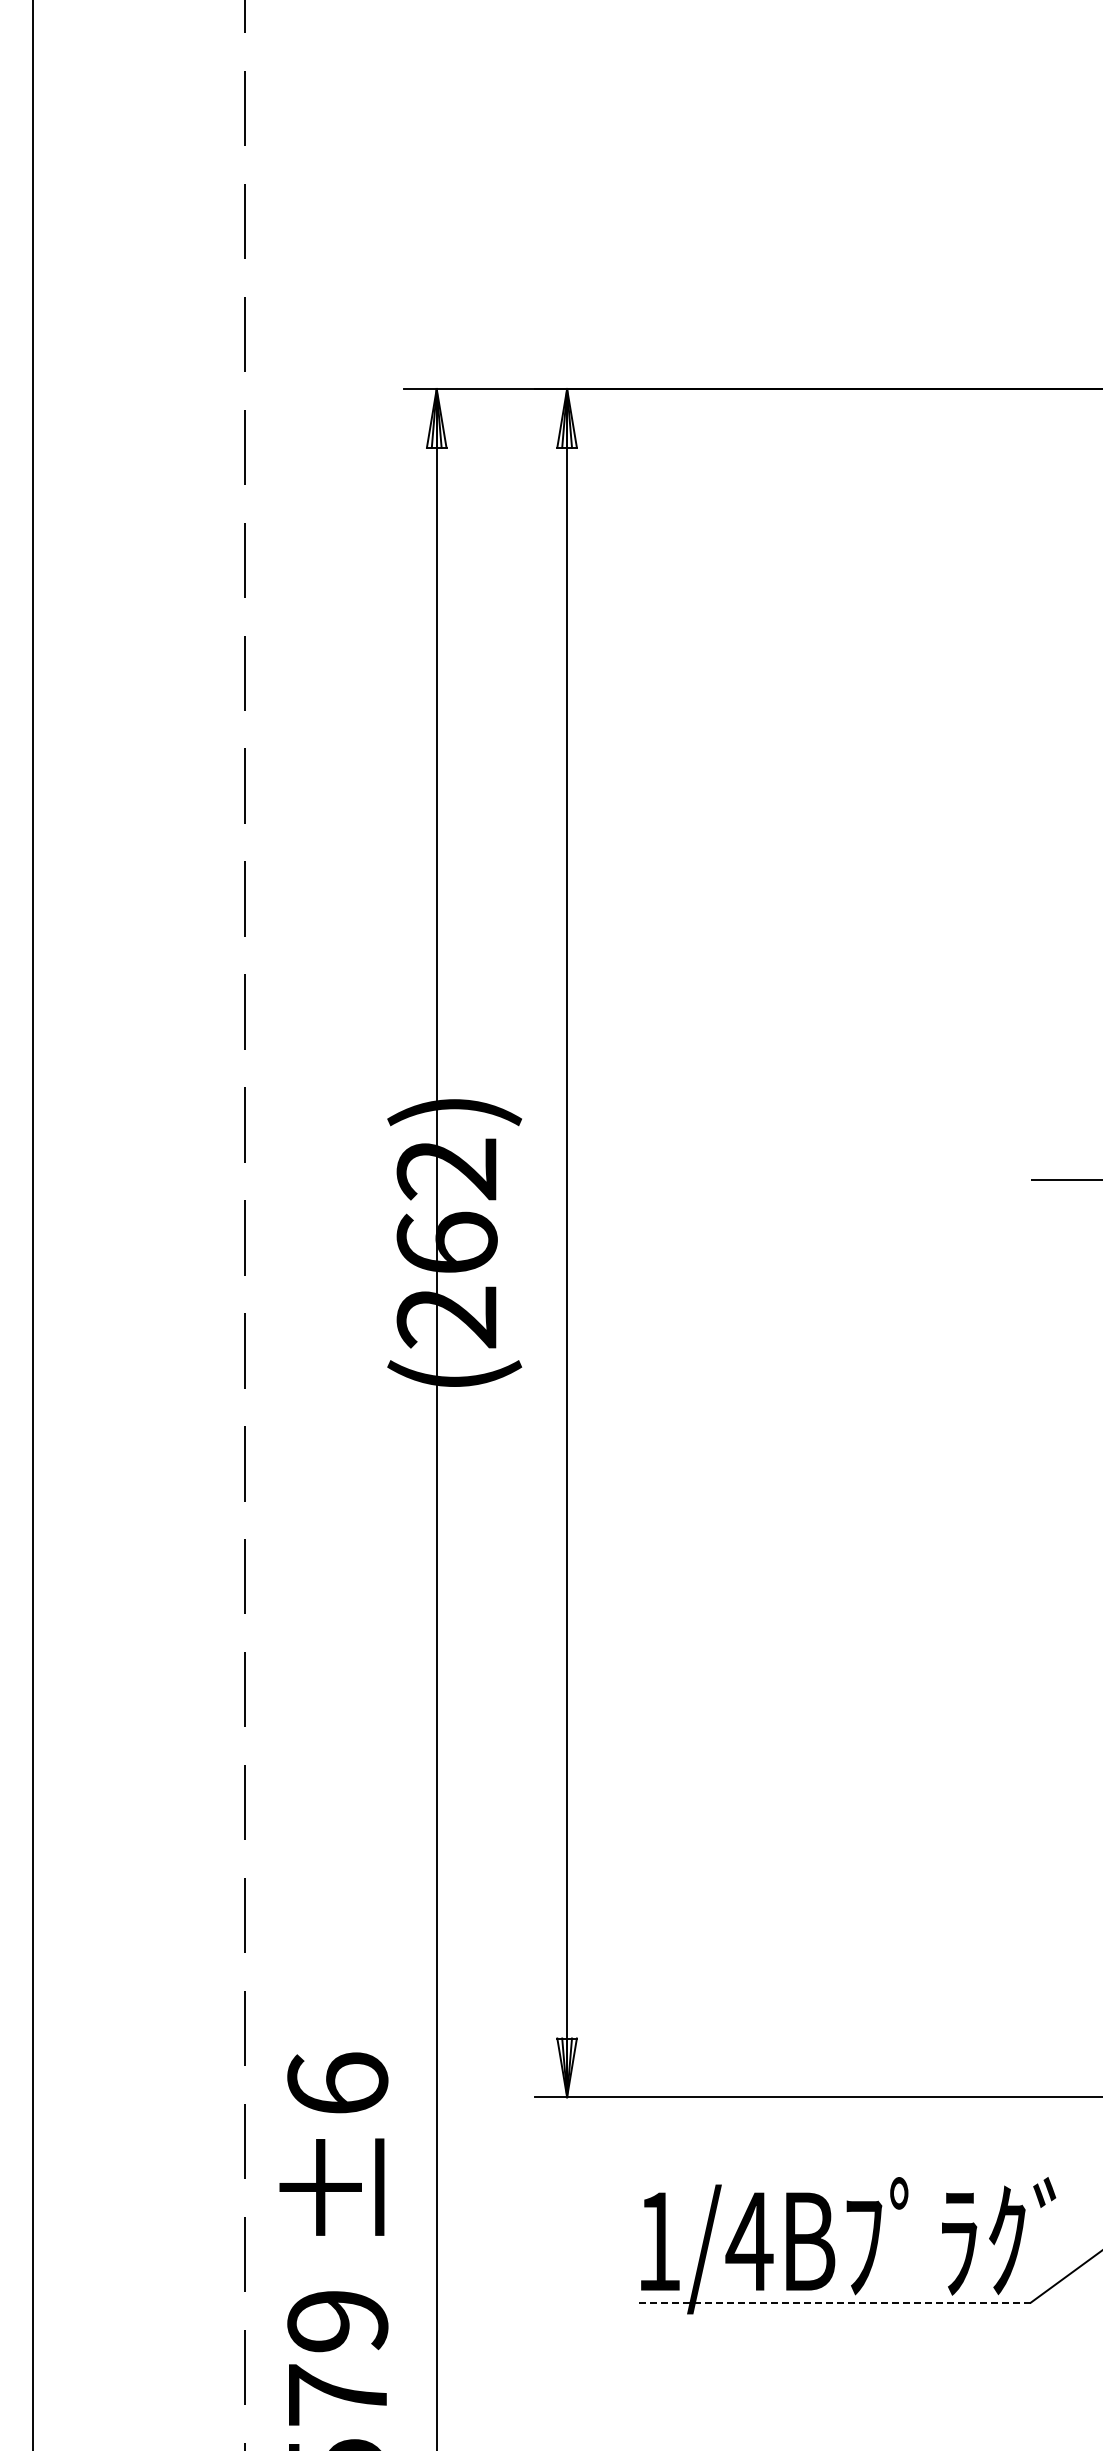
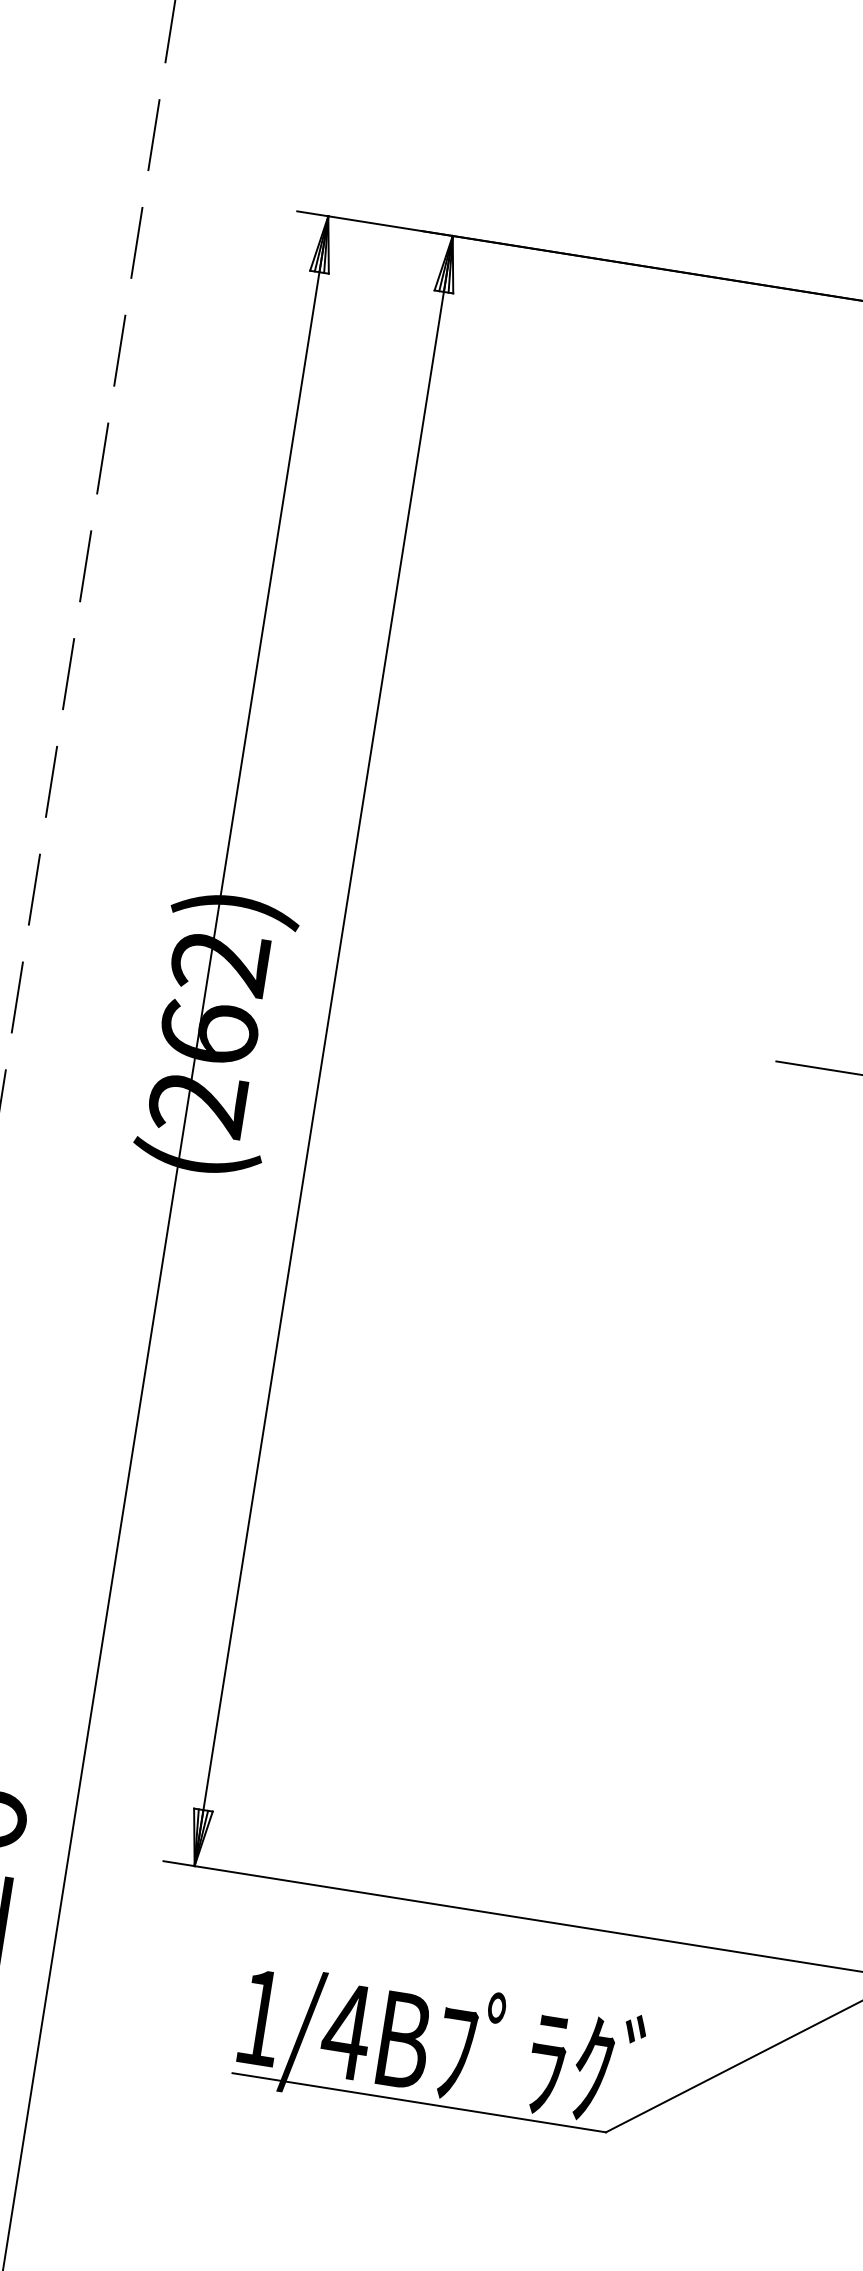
line: (835, 2302) -> (419, 2102), dashed -> solid

